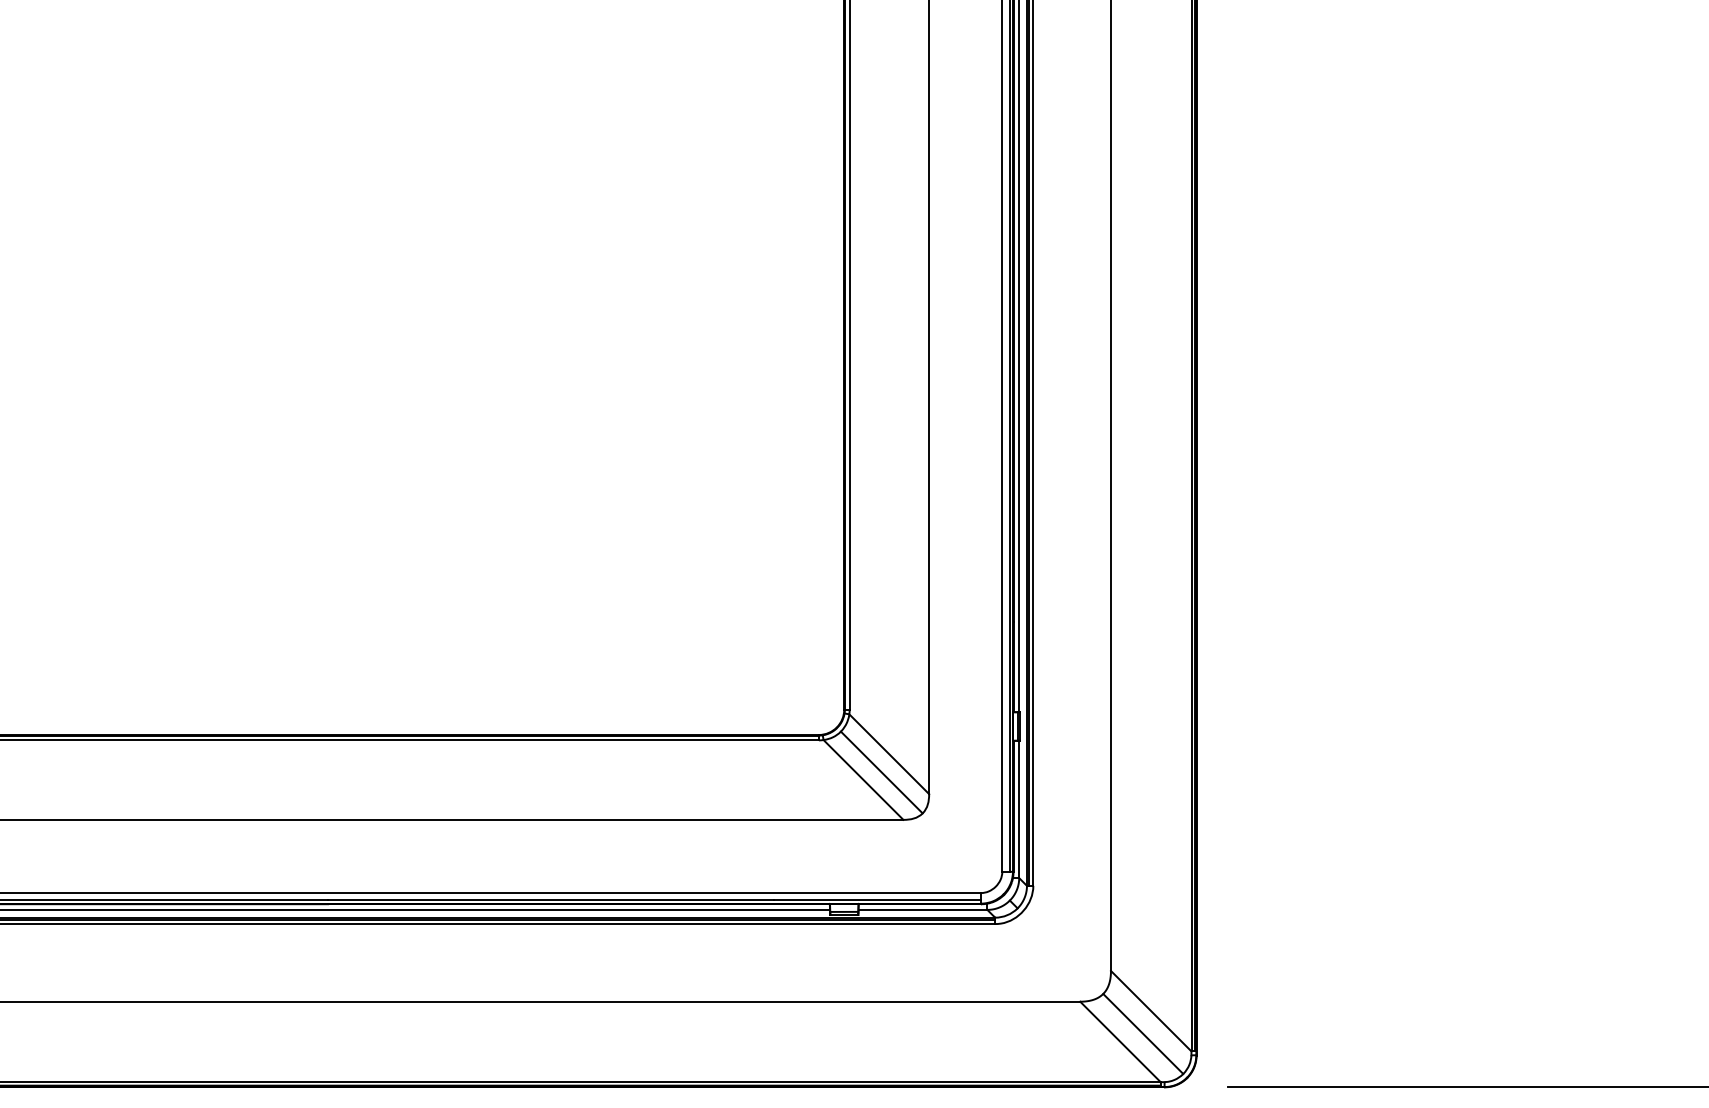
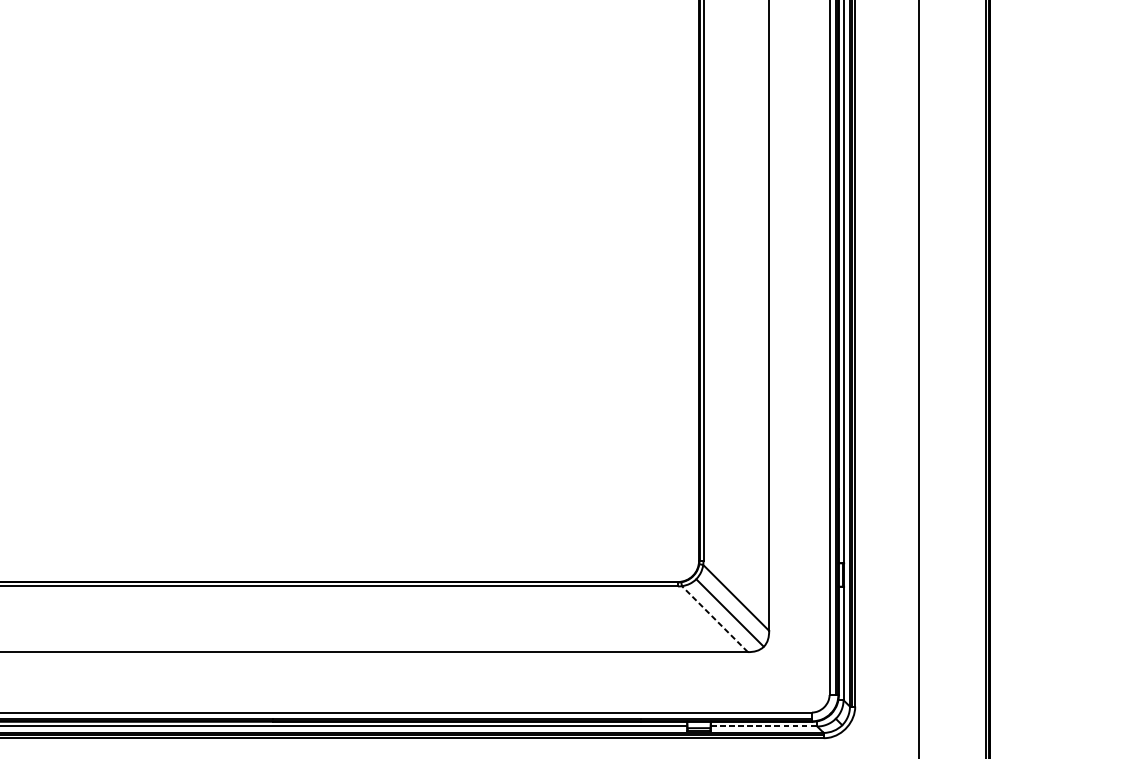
line: (863, 779) -> (714, 618), solid -> dashed
line: (923, 909) -> (764, 726), solid -> dashed

